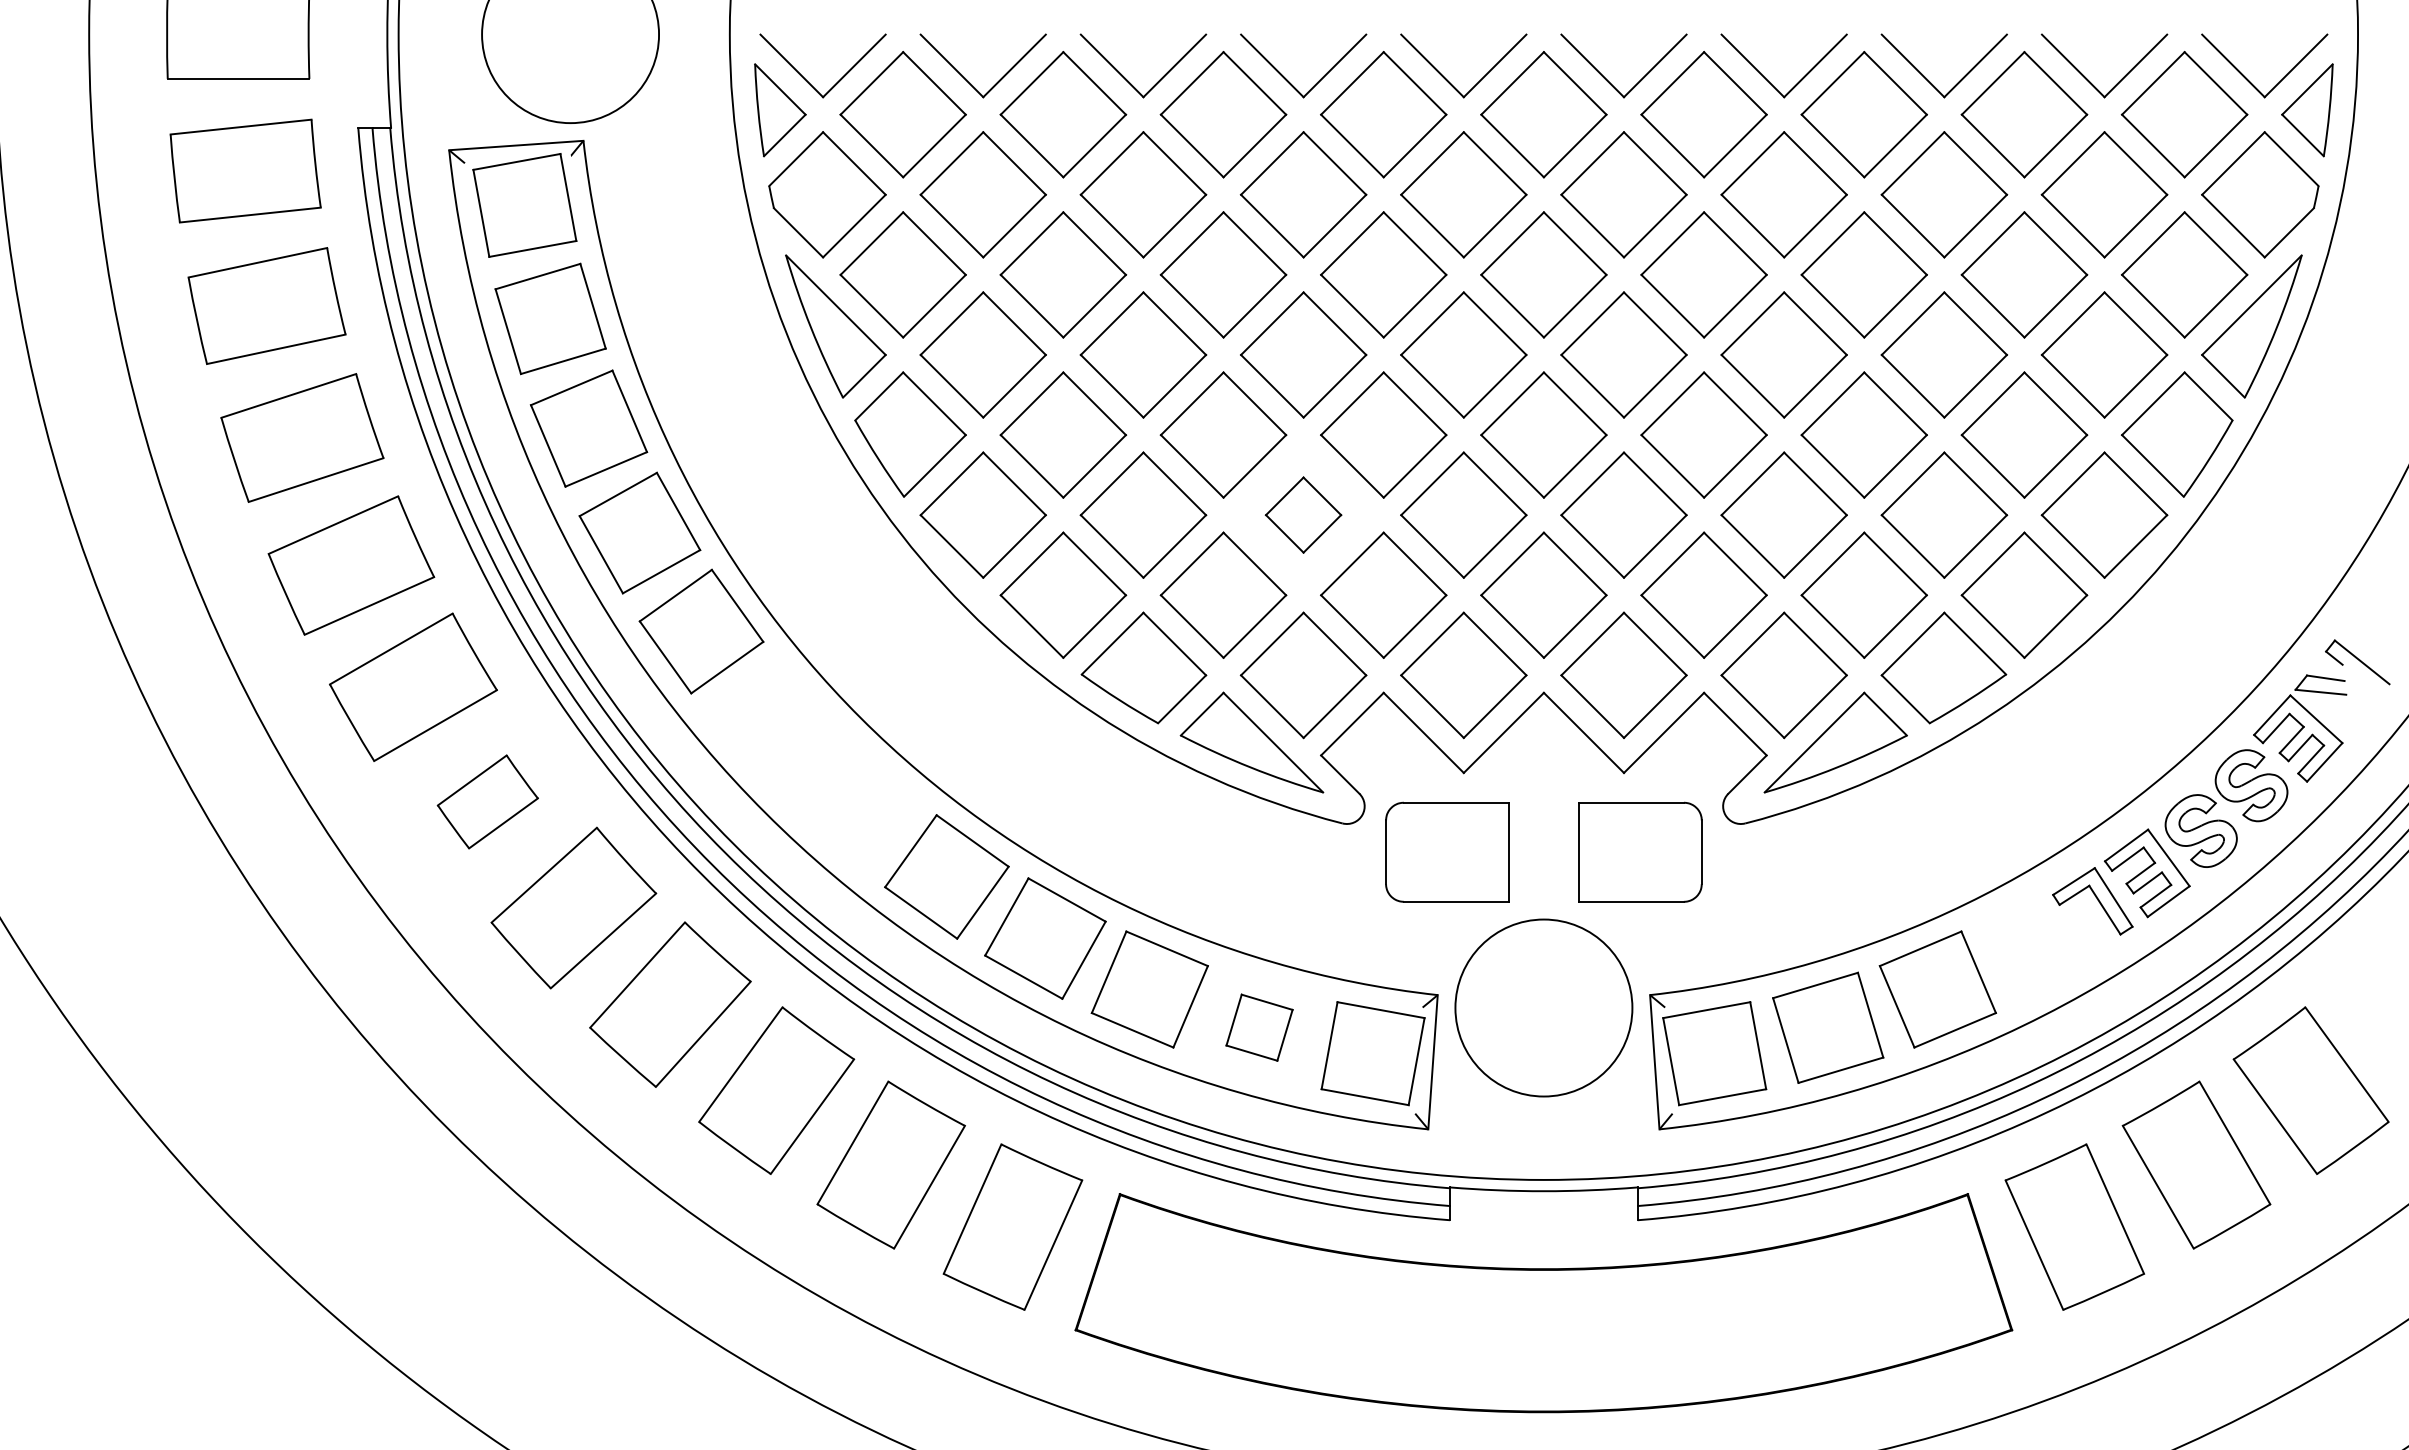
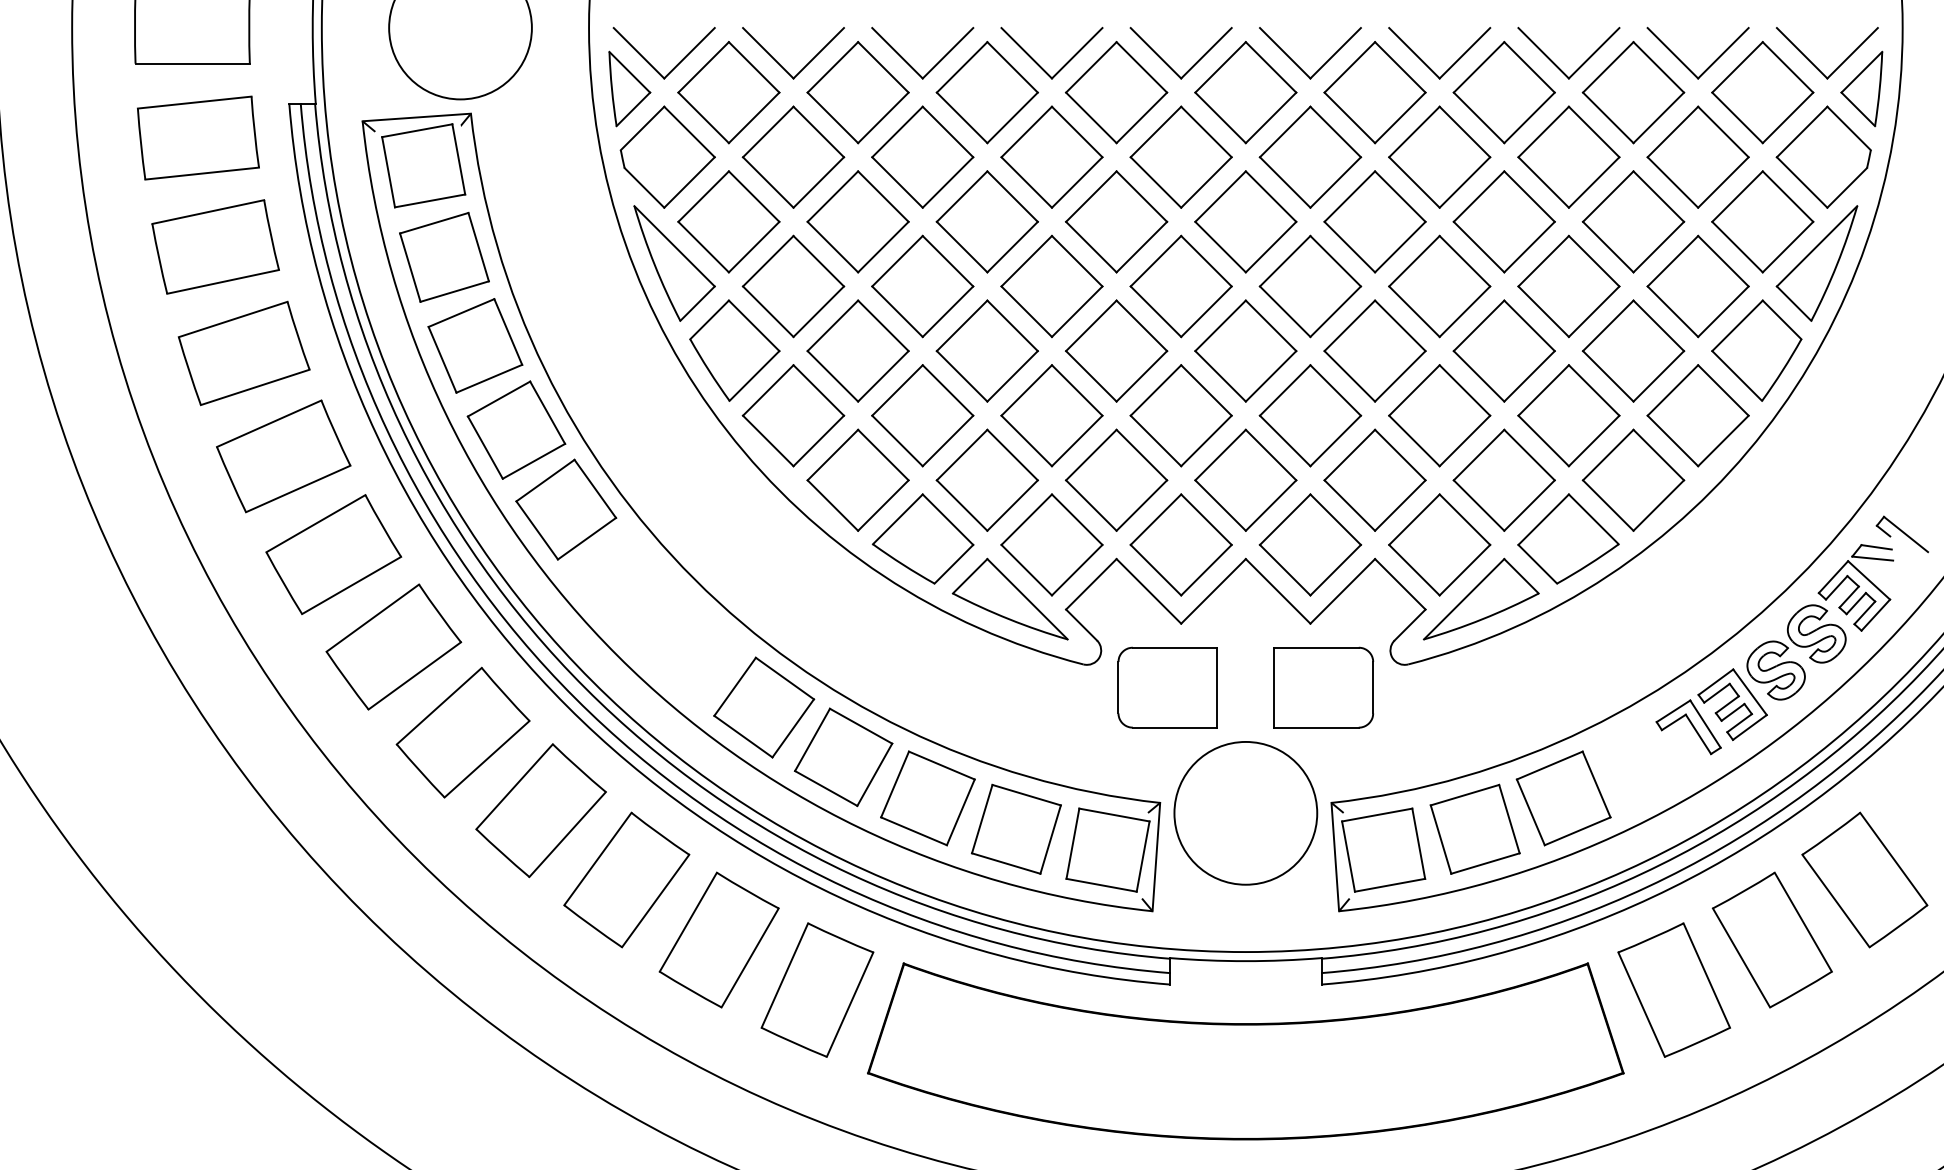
part: (1303, 514) -> (1051, 415), size x1.67
part: (487, 801) -> (393, 646), size x1.67
part: (1259, 1027) -> (1016, 829), size x1.67

